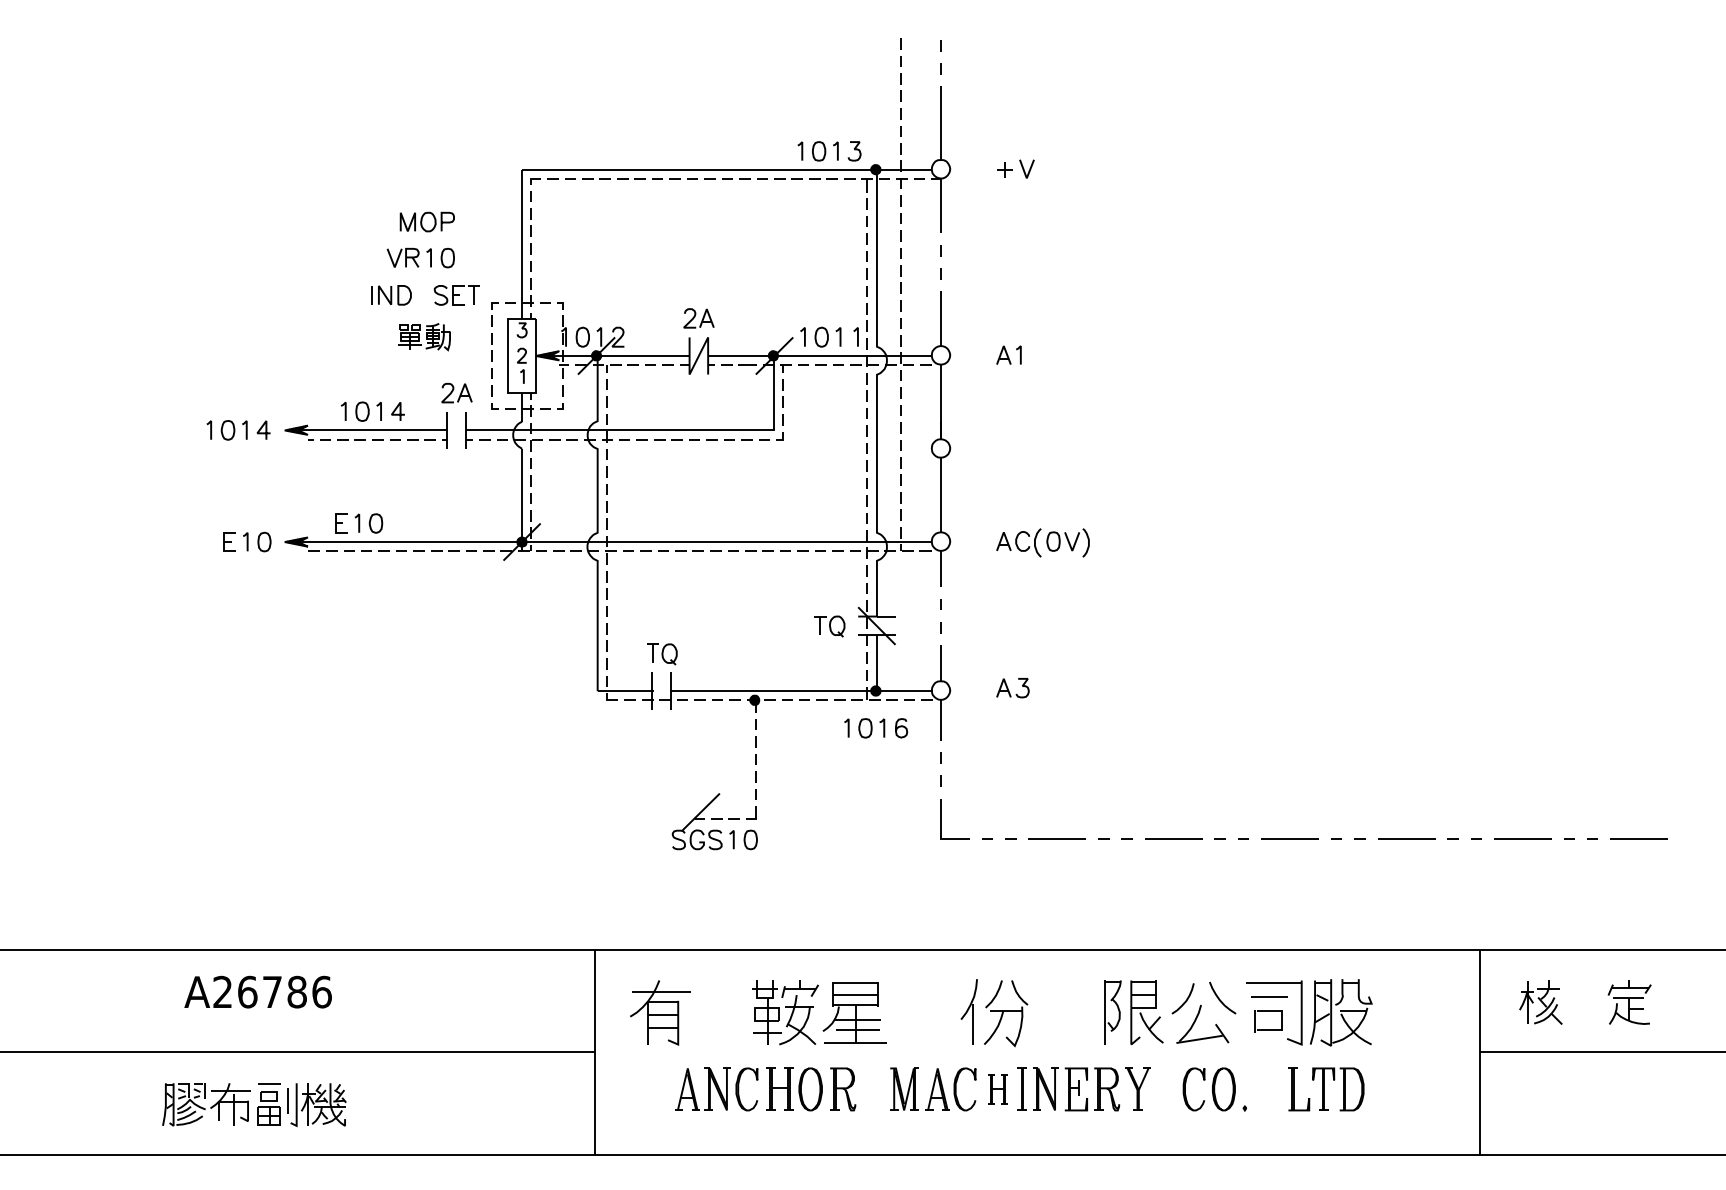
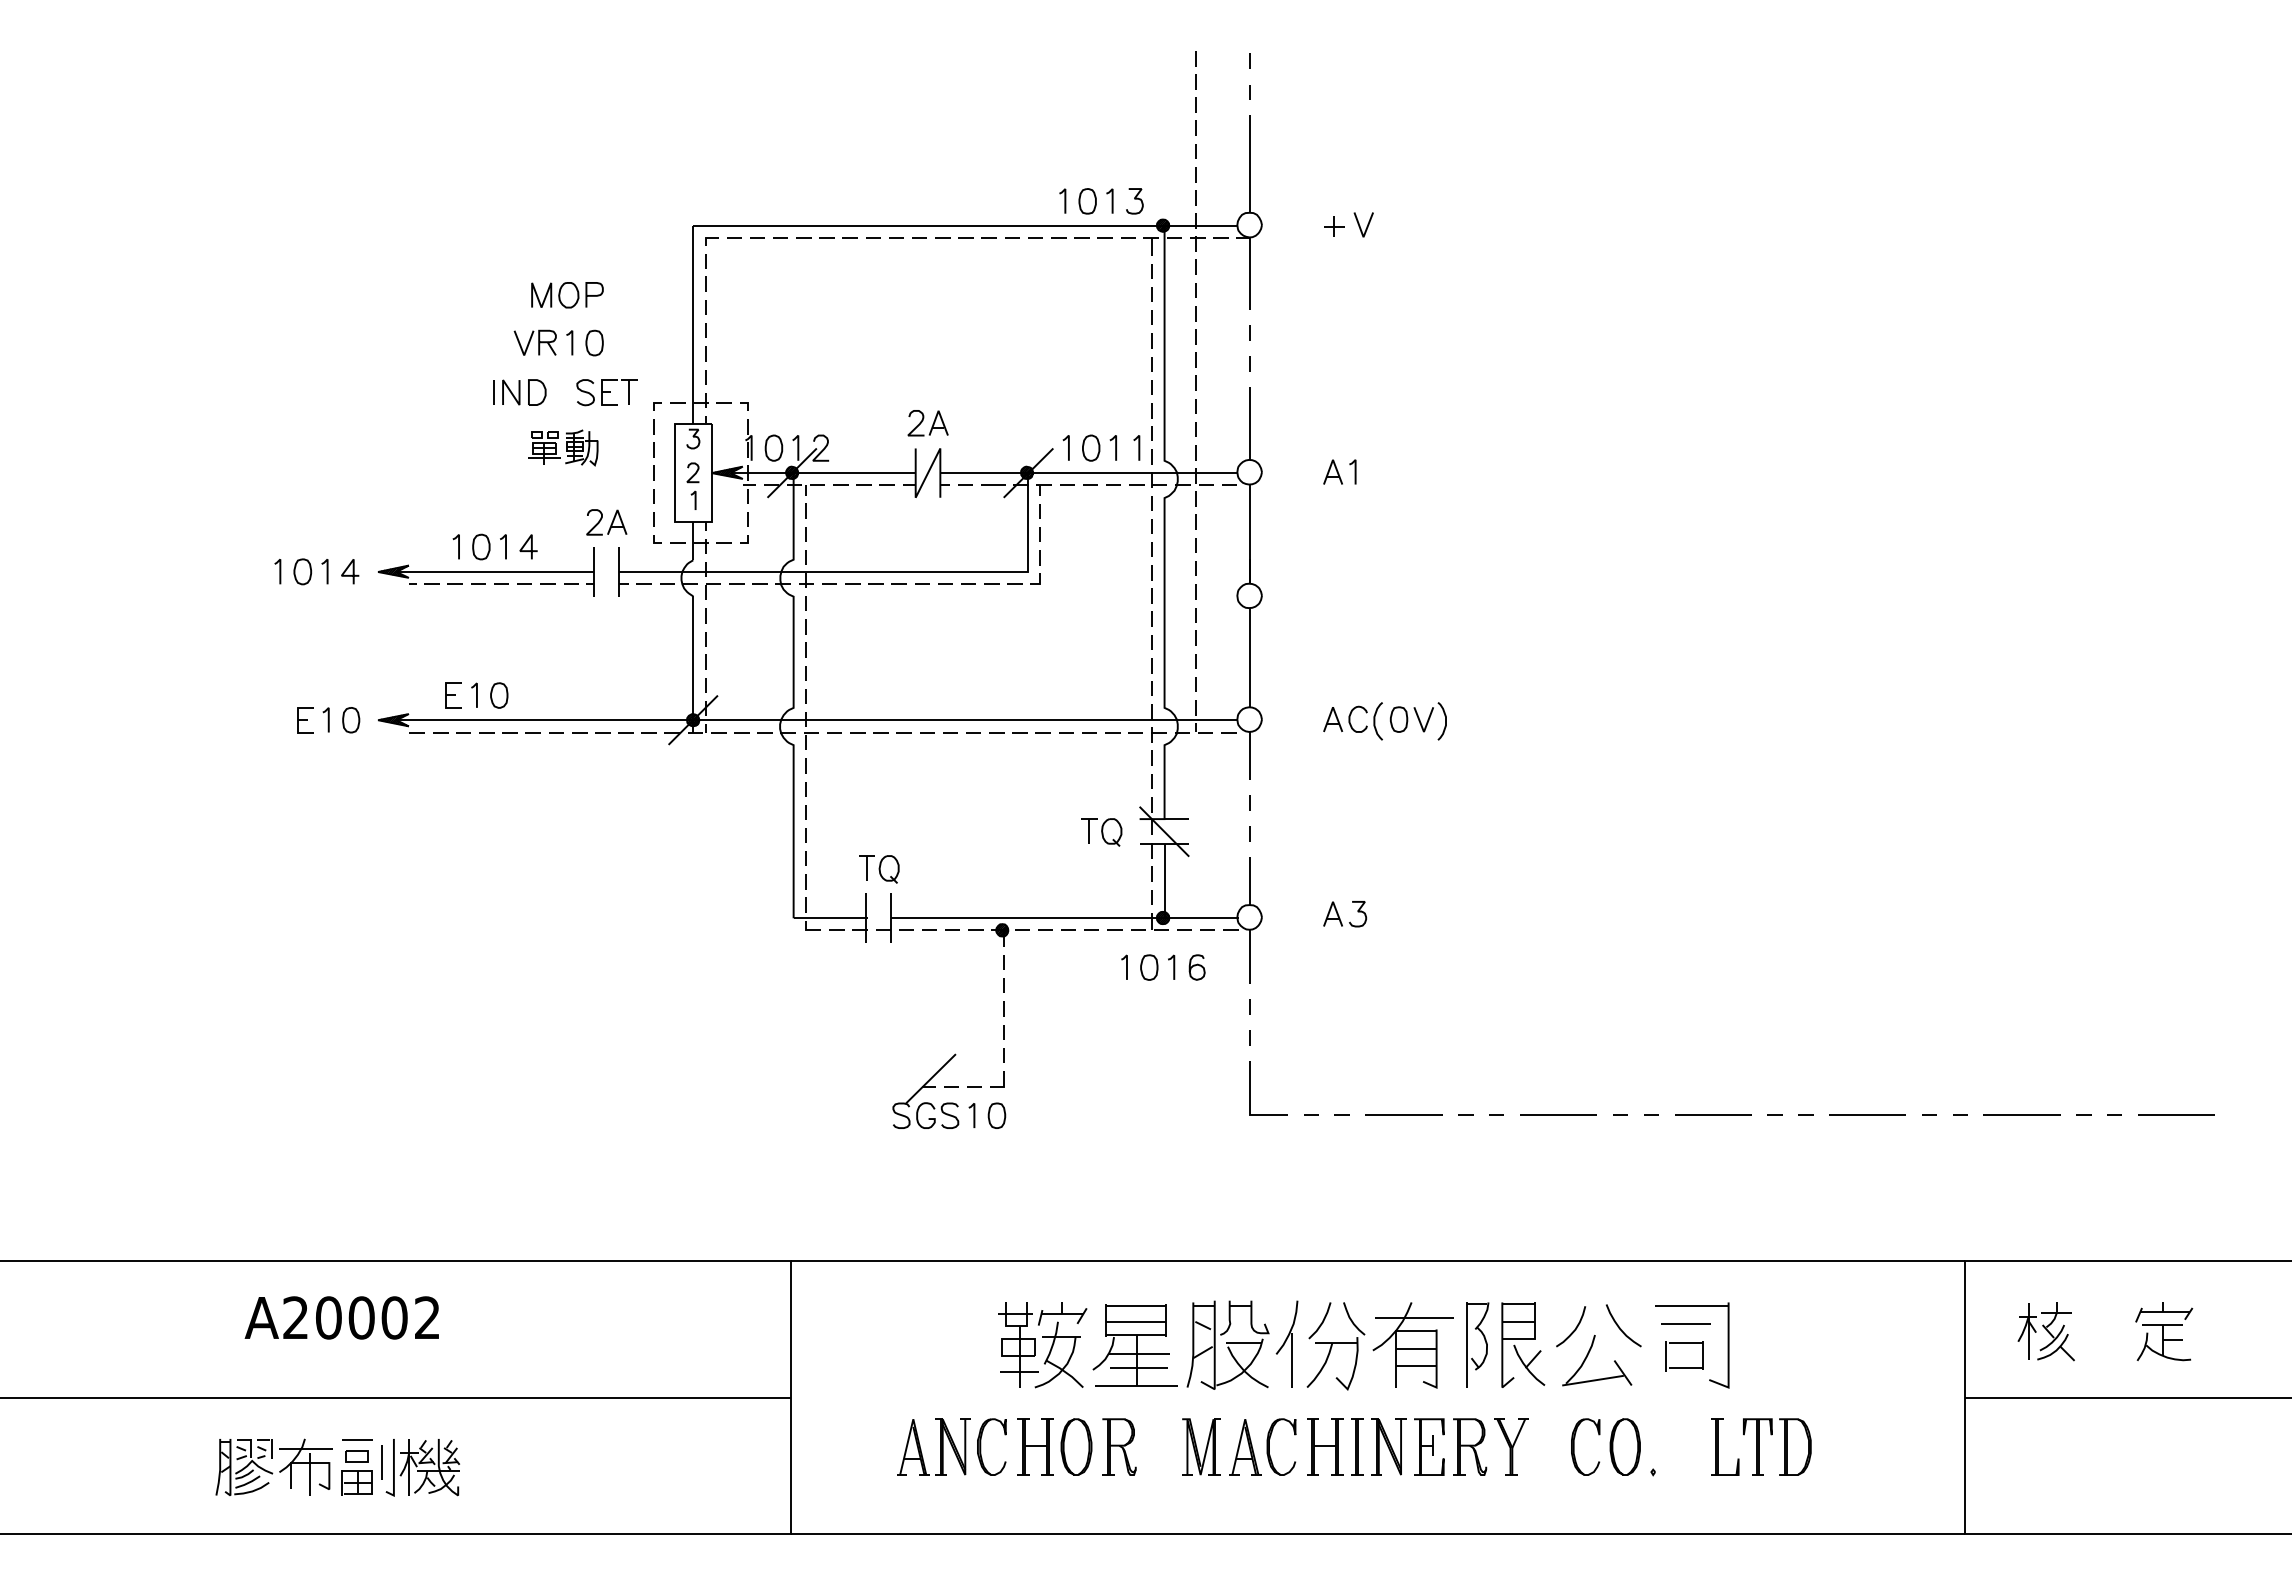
text: (285, 991) -> (378, 1317), A26786 -> A20002
part: (660, 1012) -> (1412, 1345), moved
part: (1340, 1012) -> (1227, 1344), moved
part: (998, 1088) -> (1325, 1446), size x1.43

